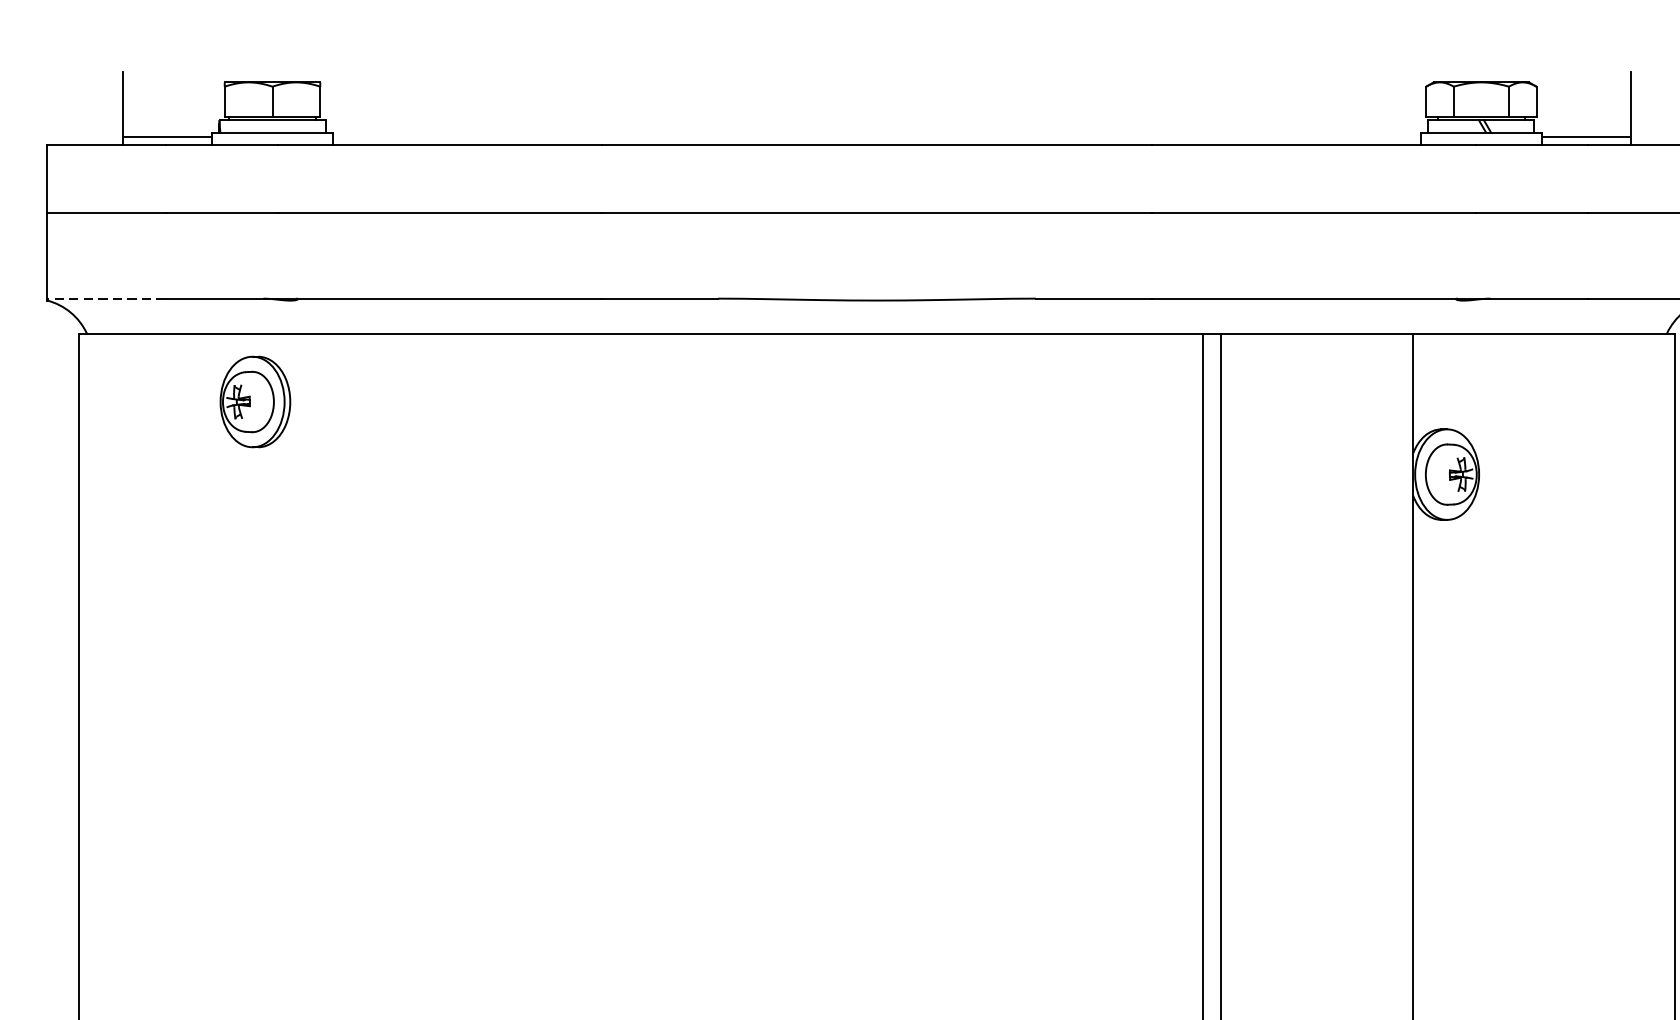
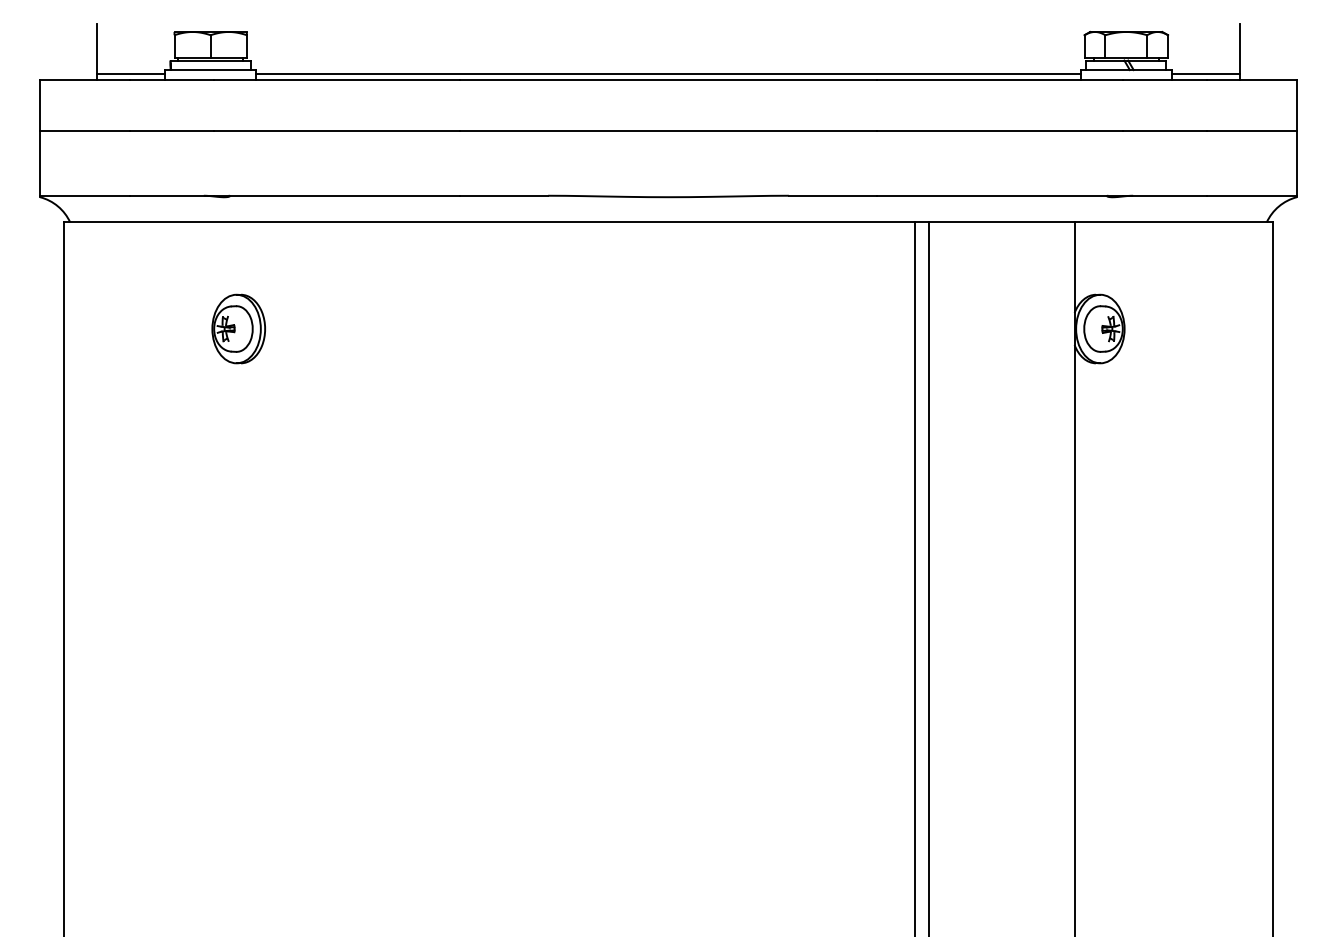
line: (876, 137) -> (668, 73), added
line: (105, 298) -> (84, 195), dashed -> solid
part: (255, 401) -> (238, 328), moved

